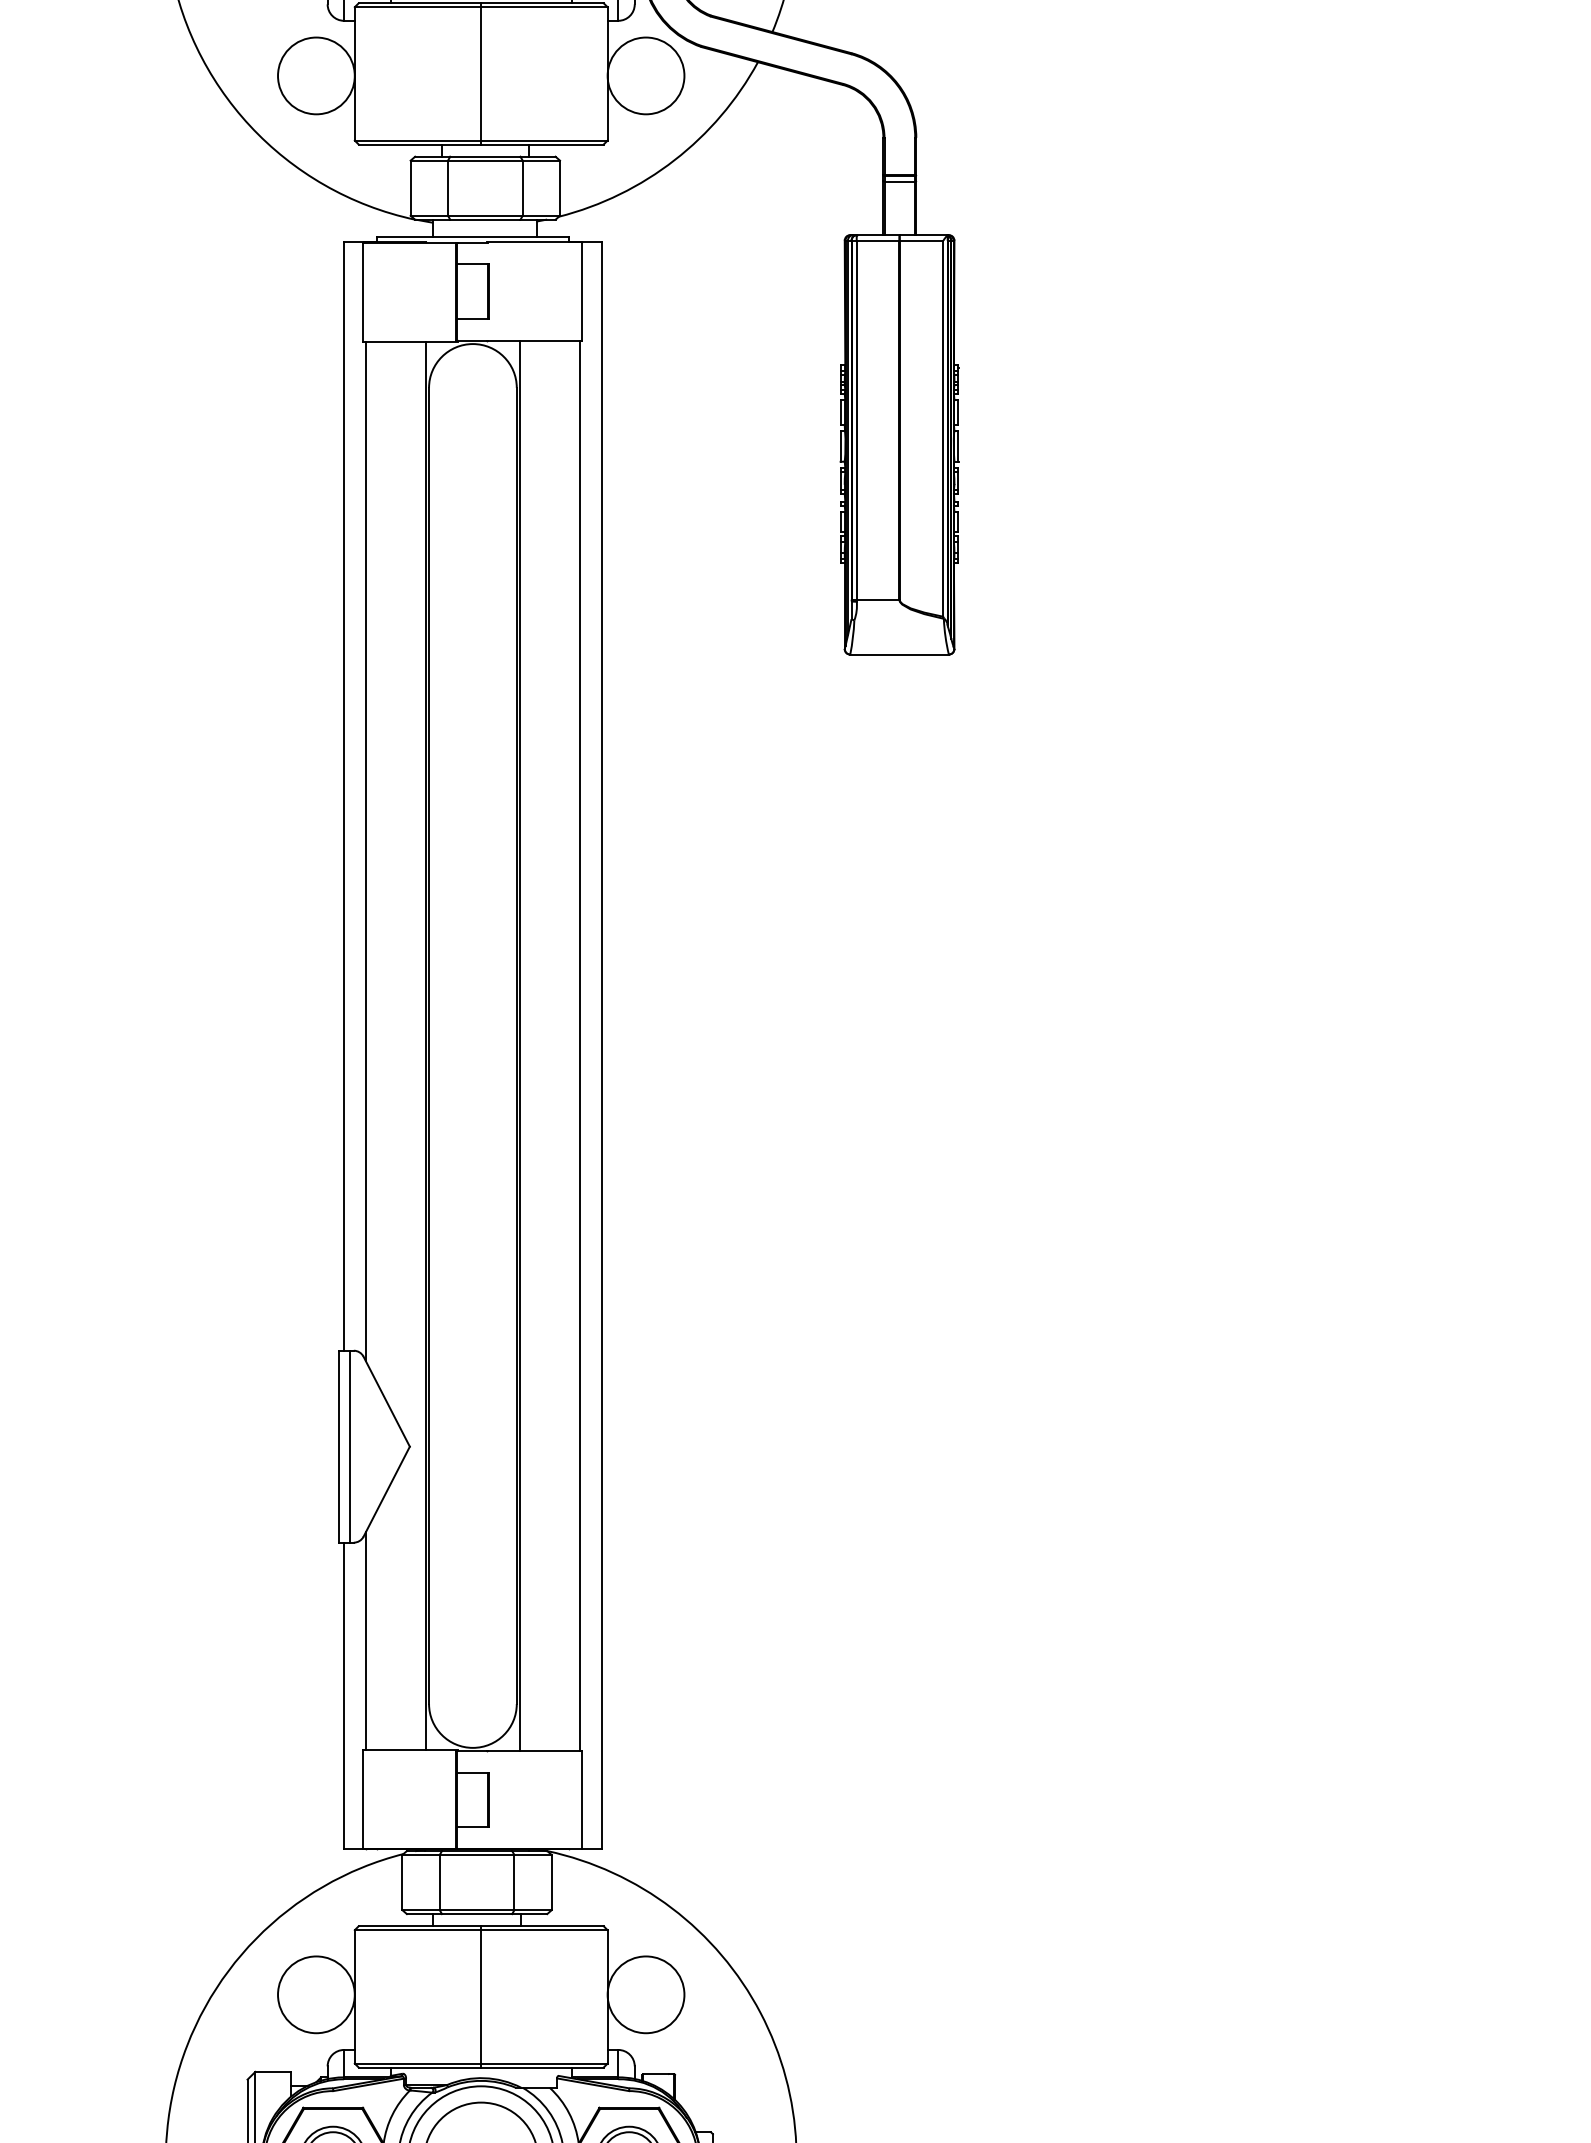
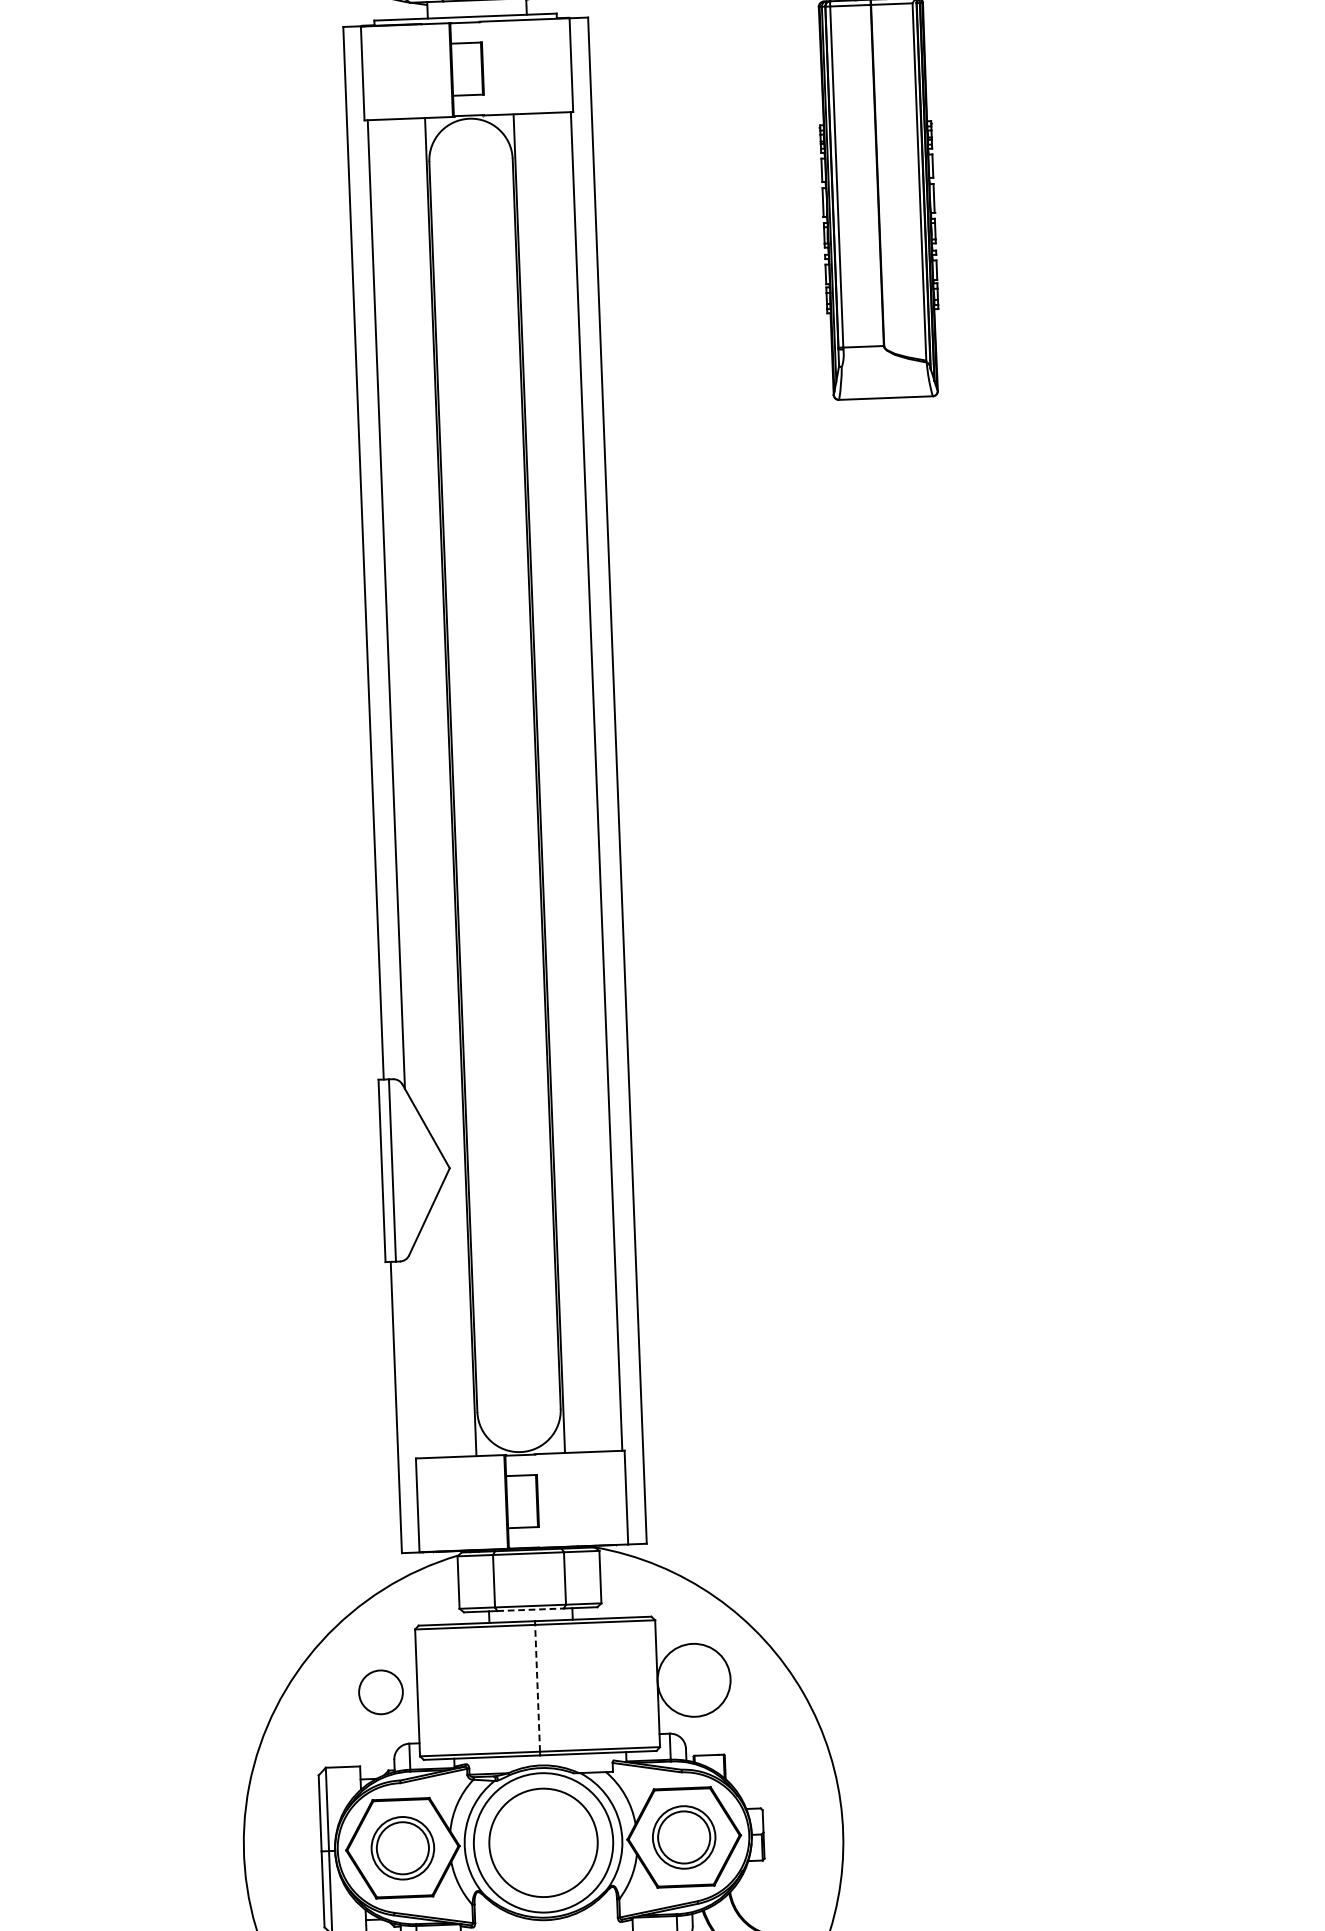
line: (365, 1641) -> (414, 1354), removed
line: (477, 1914) -> (531, 1610), solid -> dashed
circle: (316, 1994) -> (381, 1692), size x0.6
line: (481, 1996) -> (537, 1687), solid -> dashed

